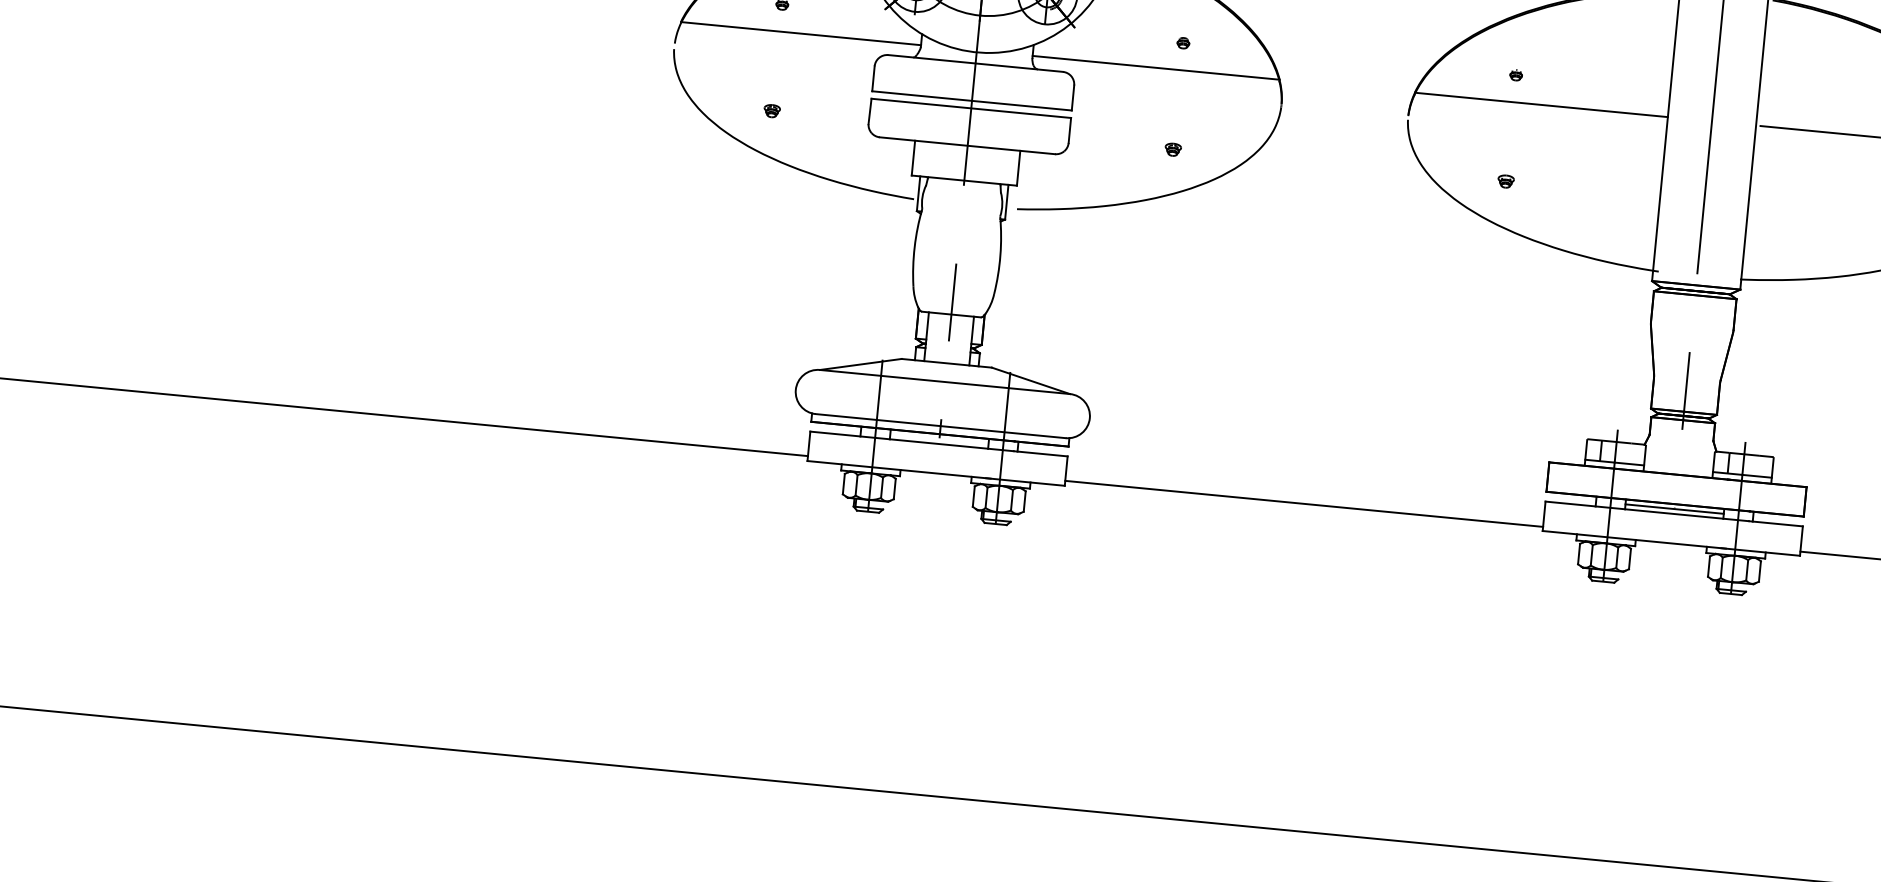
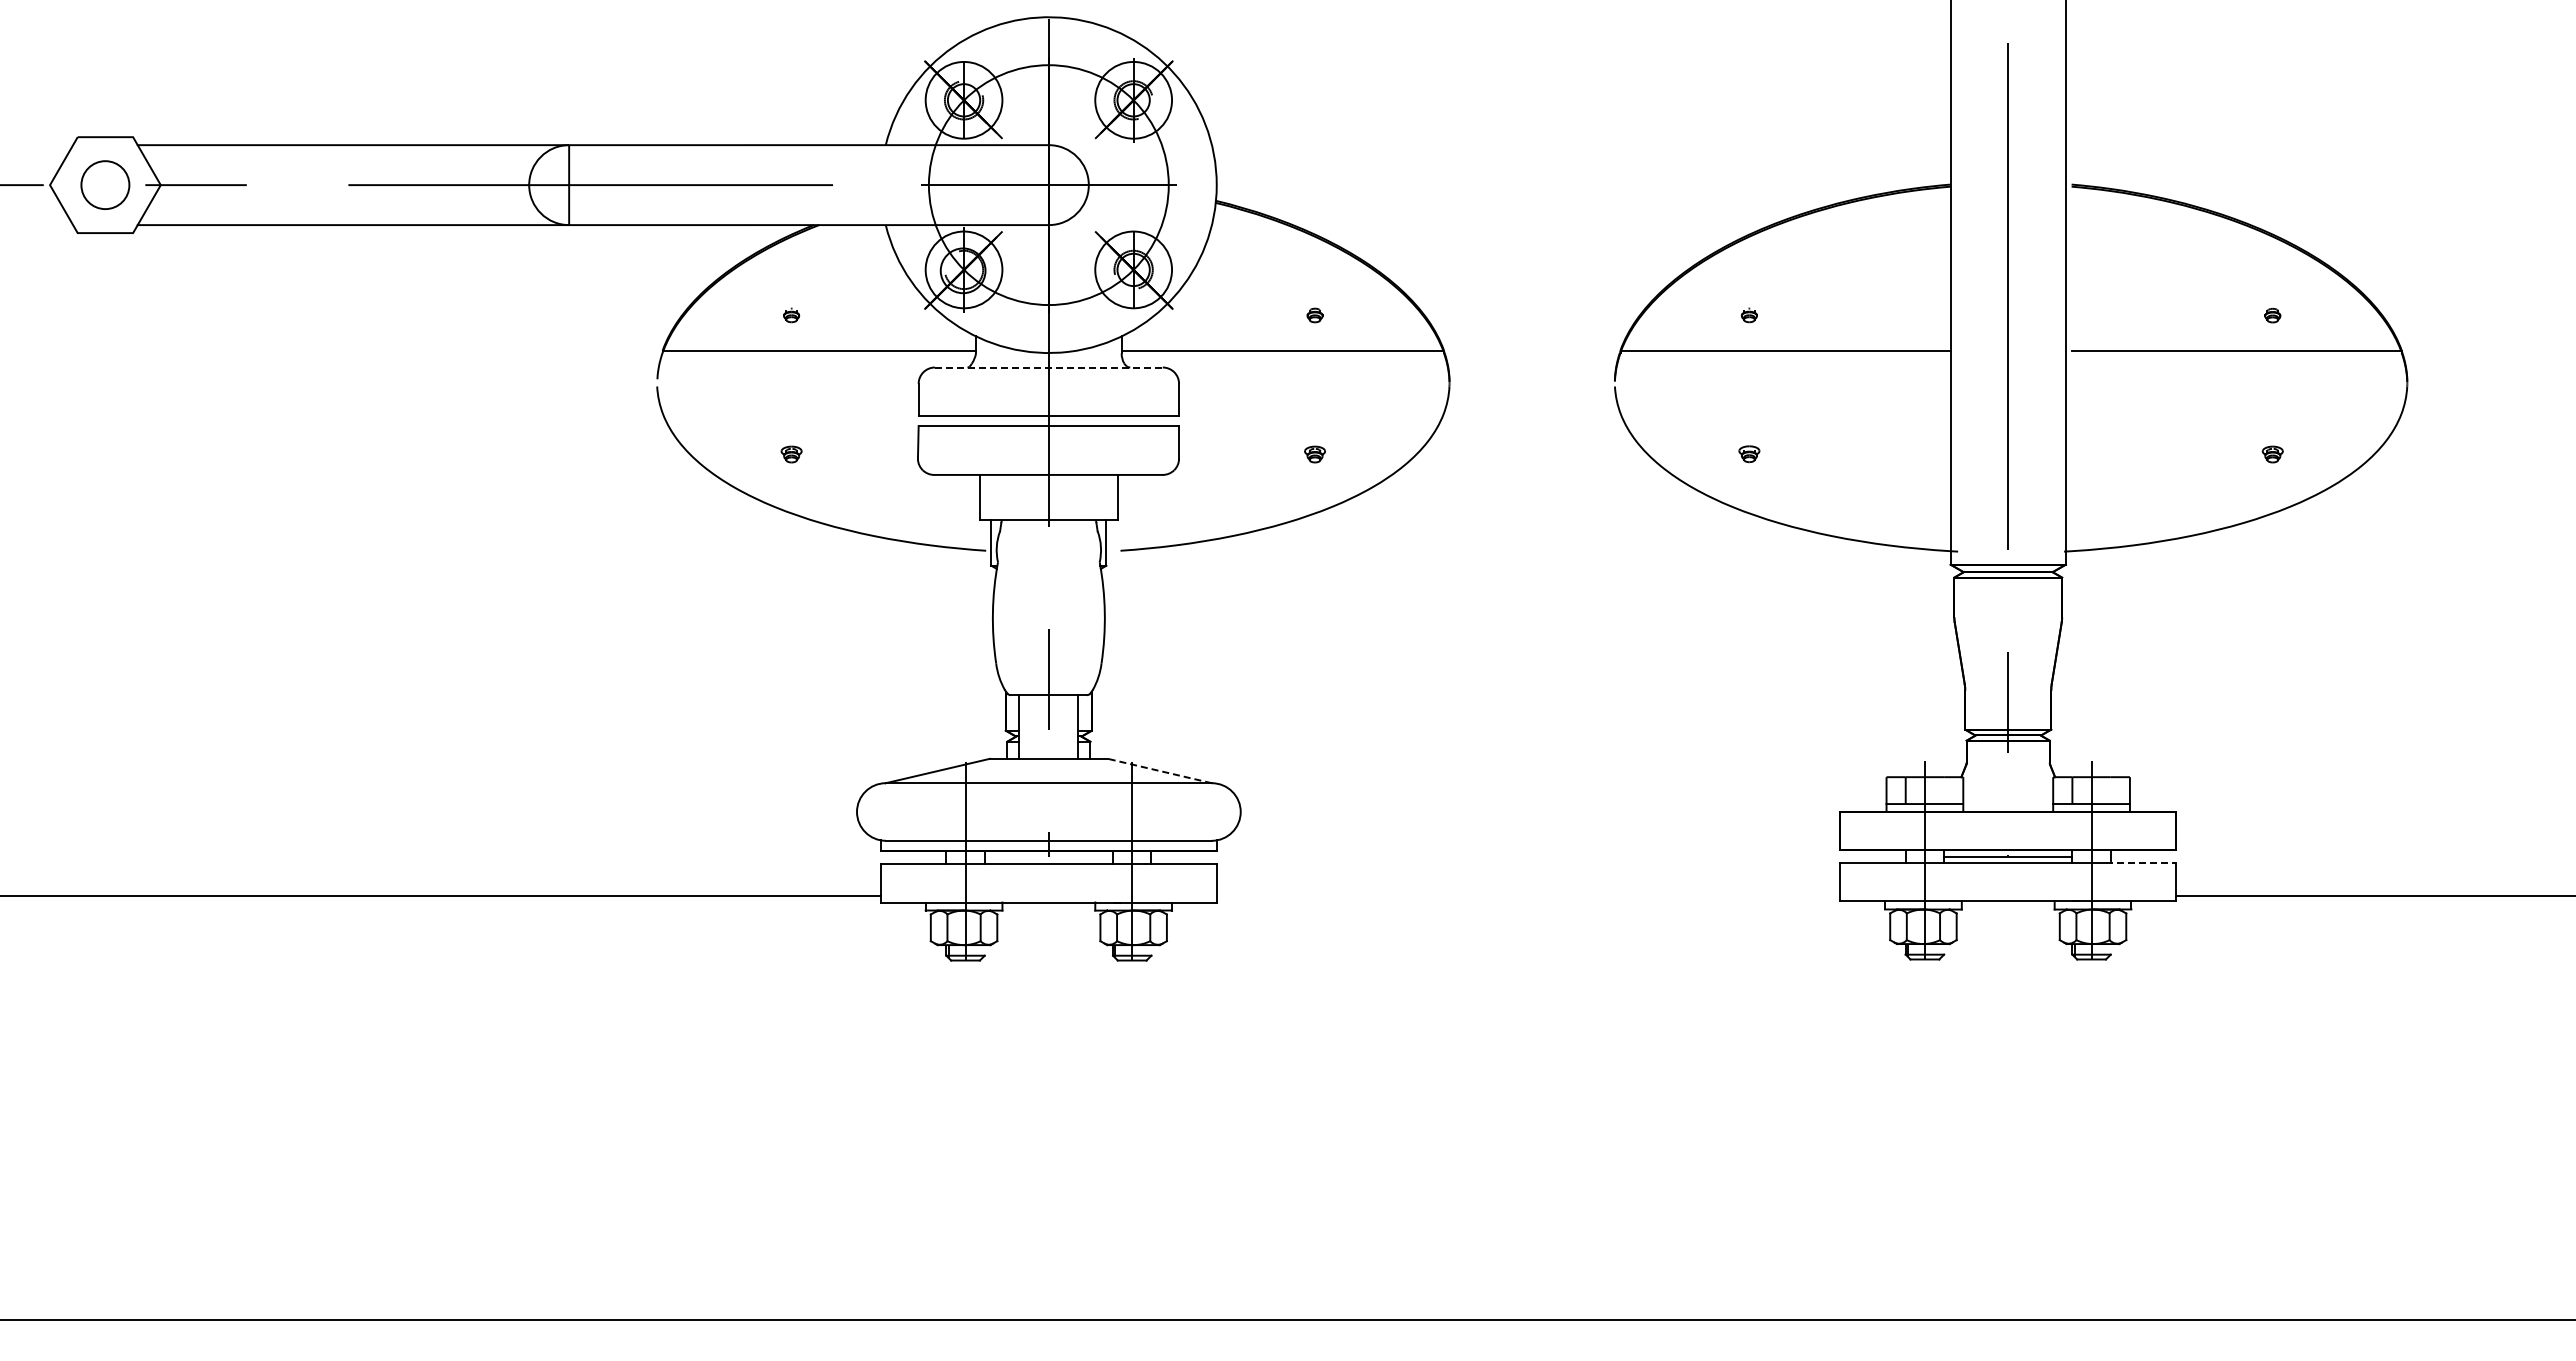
line: (975, 63) -> (1048, 367), solid -> dashed
line: (1030, 381) -> (1159, 771), solid -> dashed
line: (1304, 504) -> (1528, 896), removed
line: (1776, 524) -> (2141, 863), solid -> dashed

